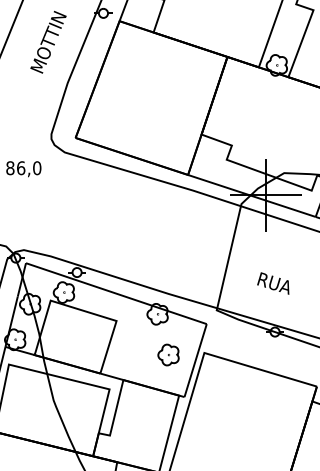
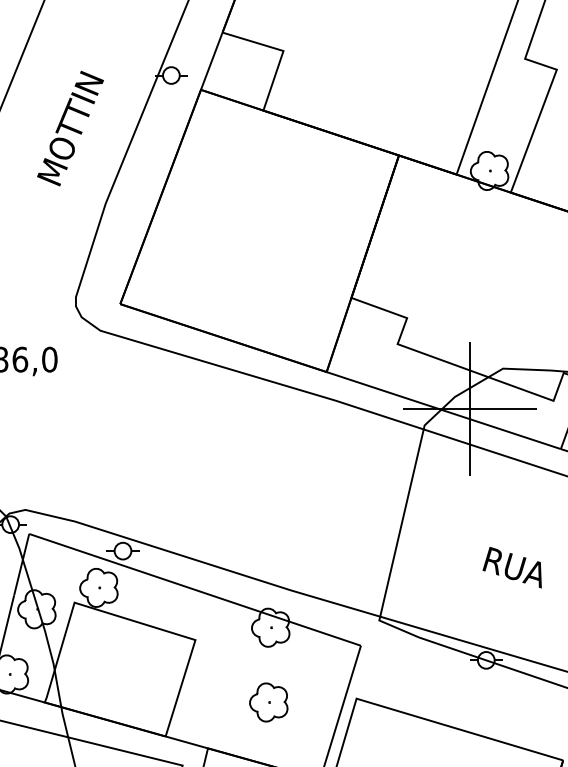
text: (273, 283) -> (512, 567), moved
part: (168, 354) -> (268, 701), moved

